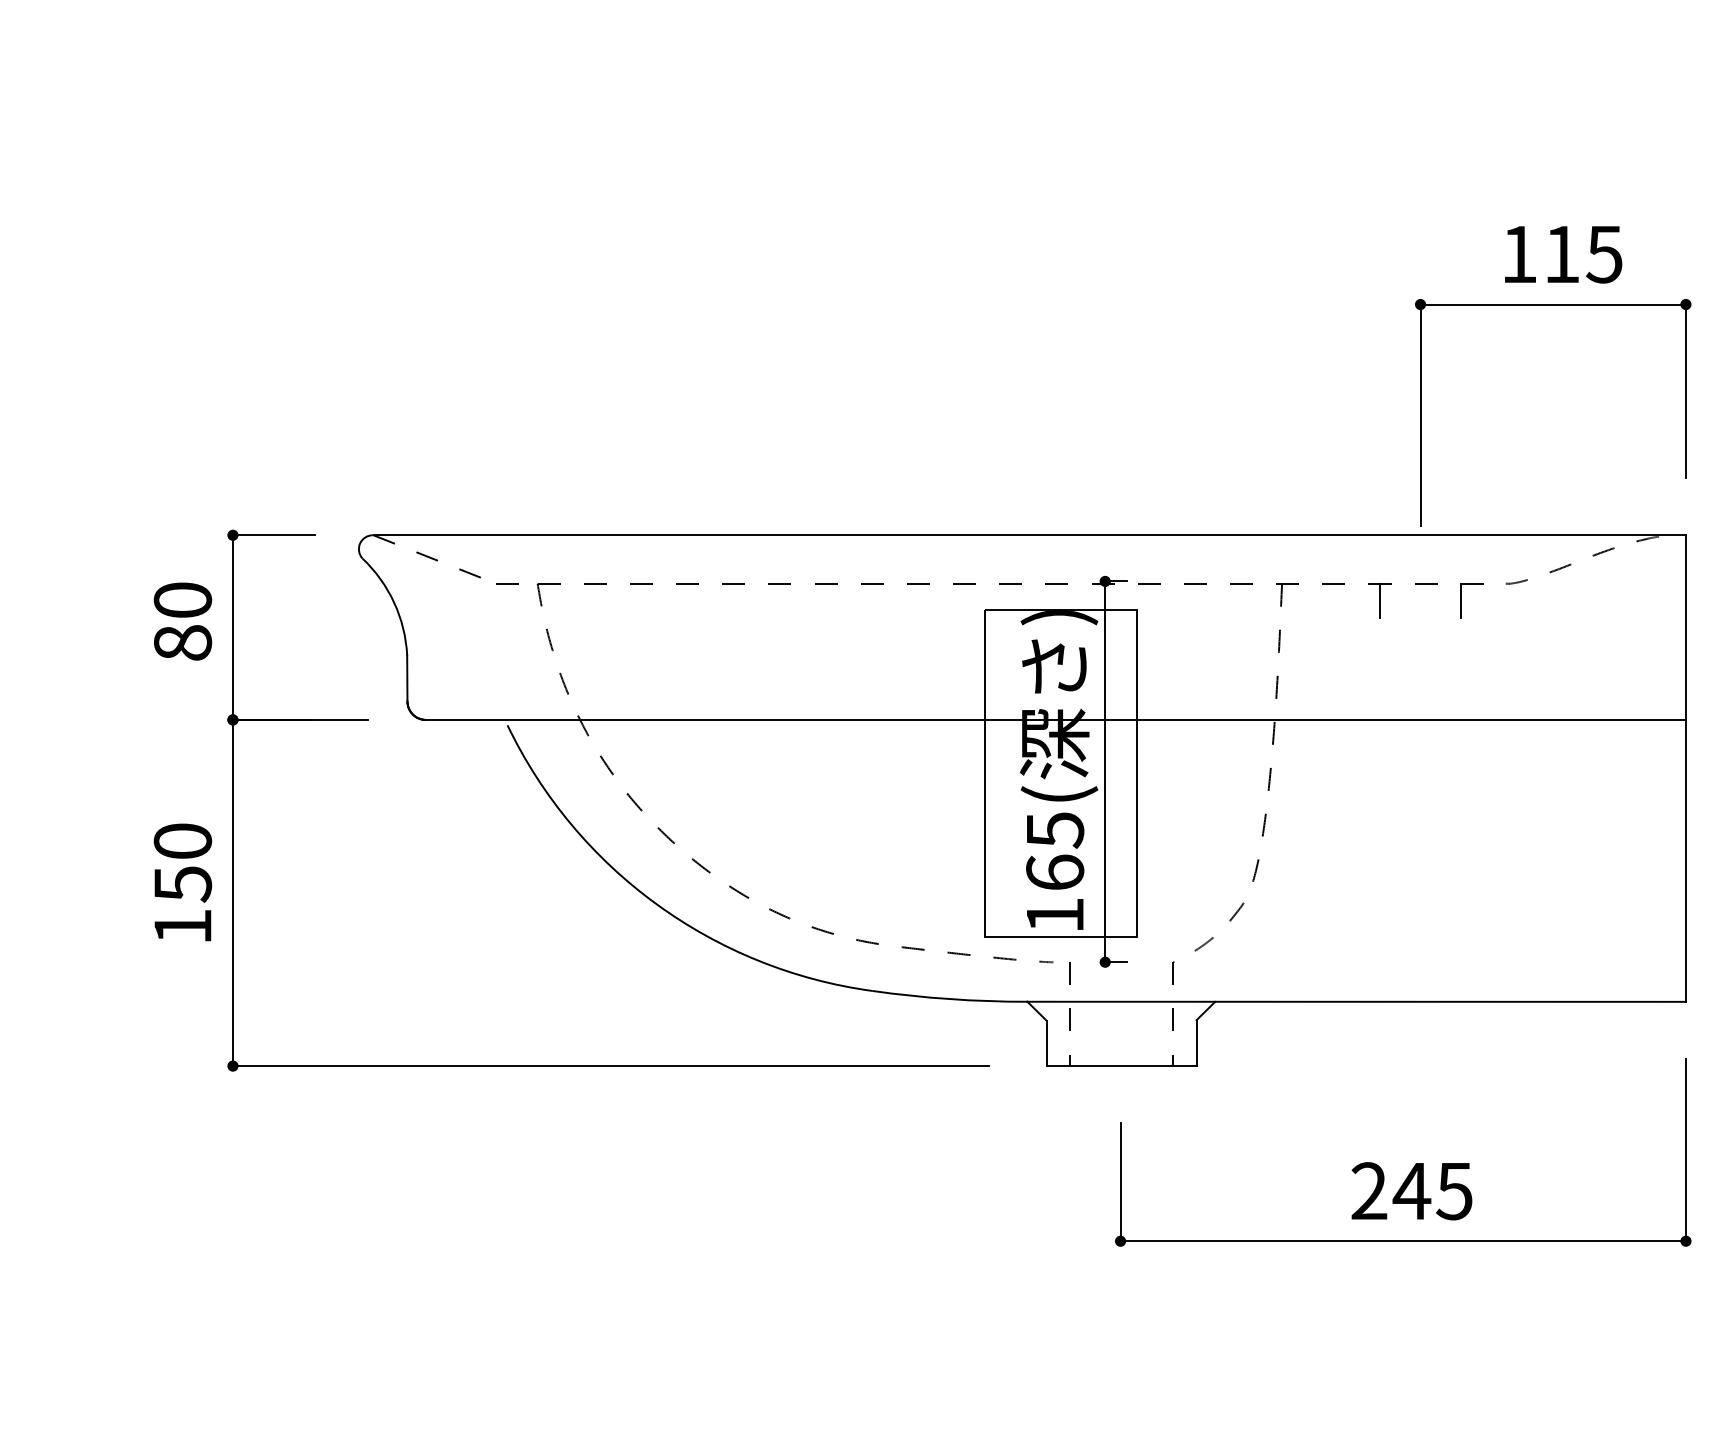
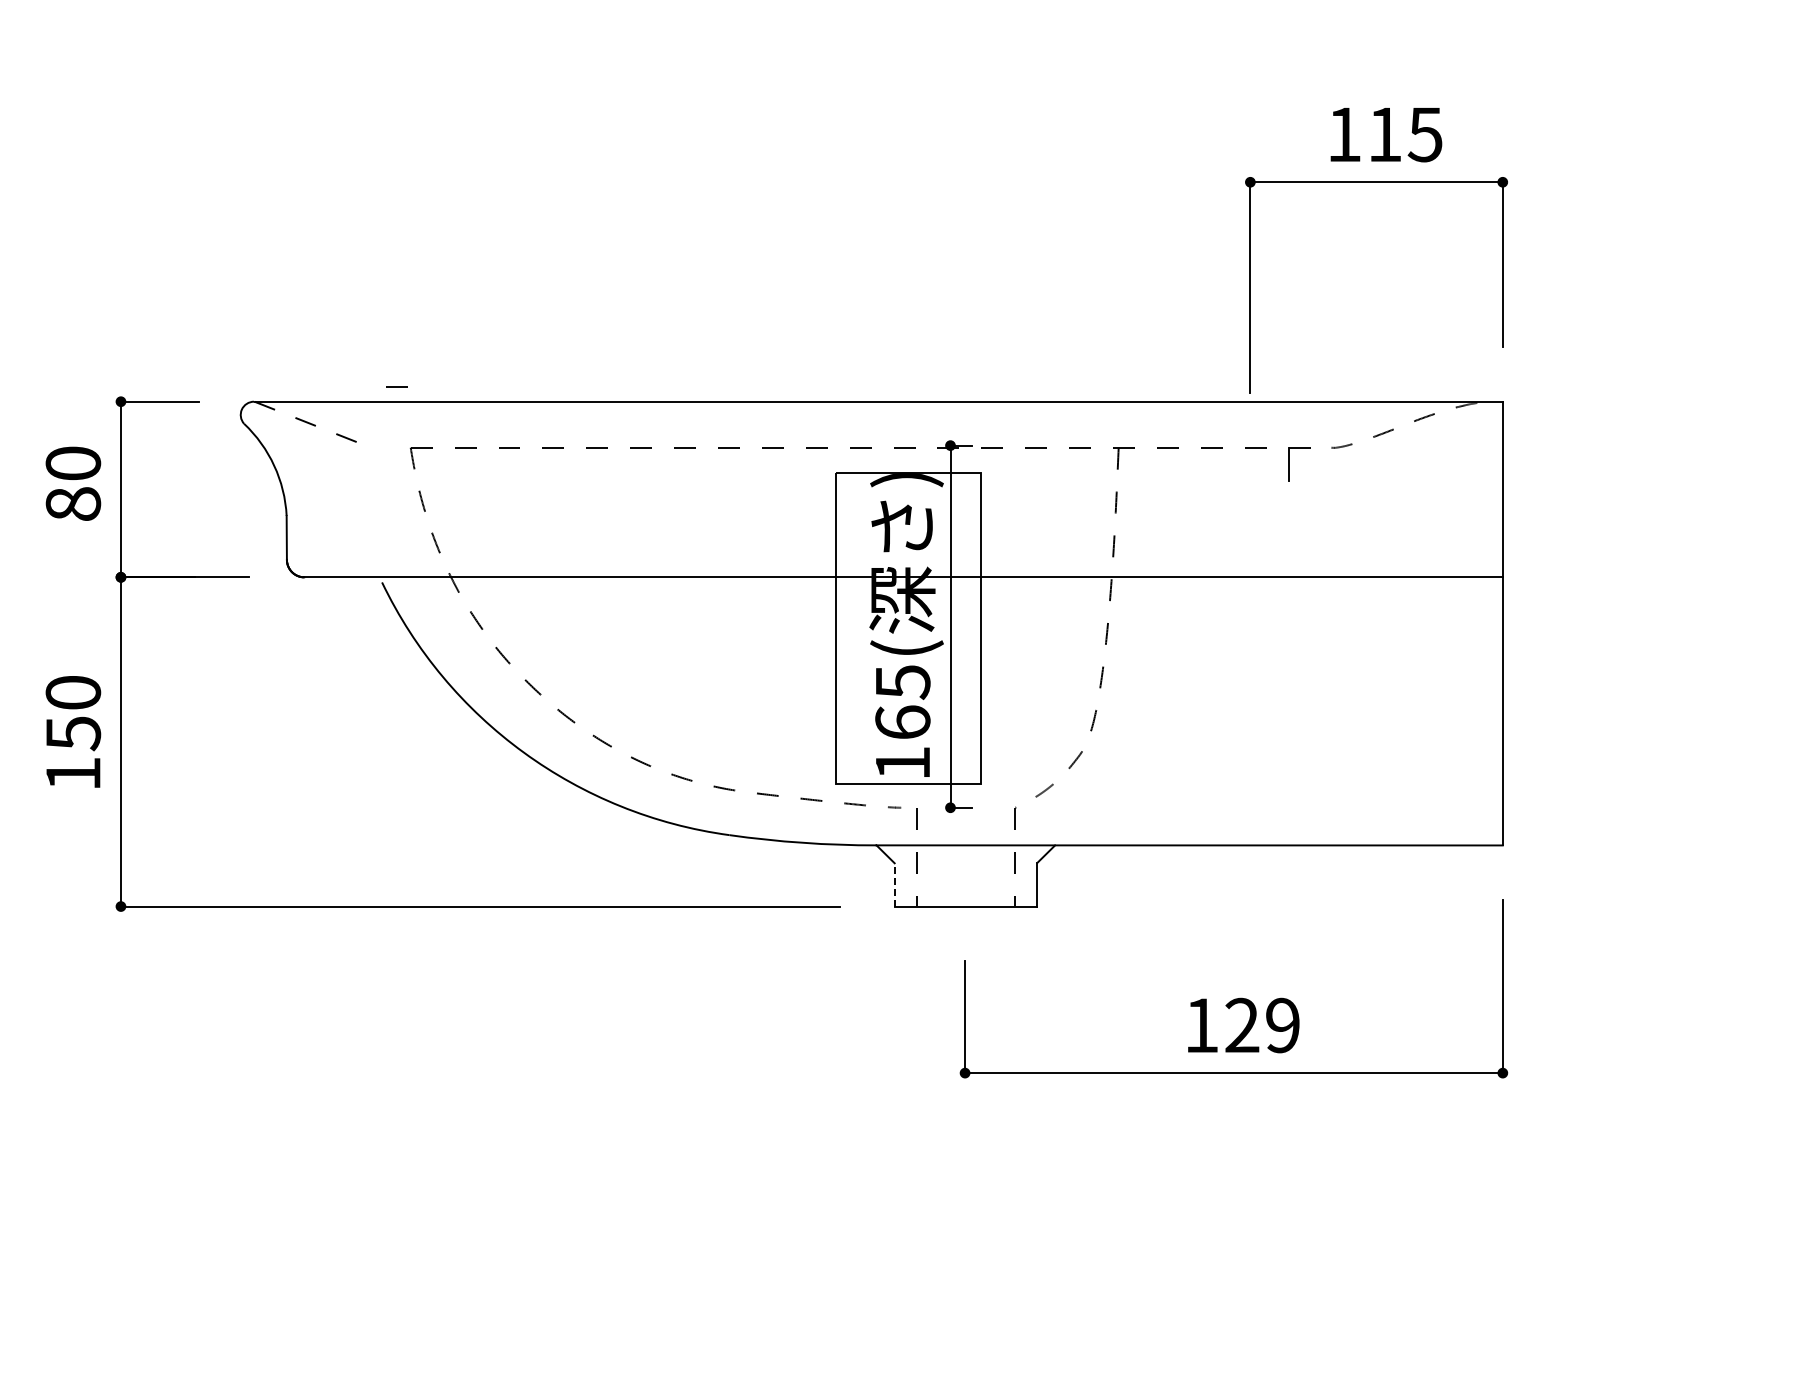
line: (506, 583) -> (396, 386), moved
line: (1379, 600) -> (1211, 463), removed
line: (1046, 1042) -> (894, 884), solid -> dashed
text: (1411, 1191) -> (1241, 1025), 245 -> 129

